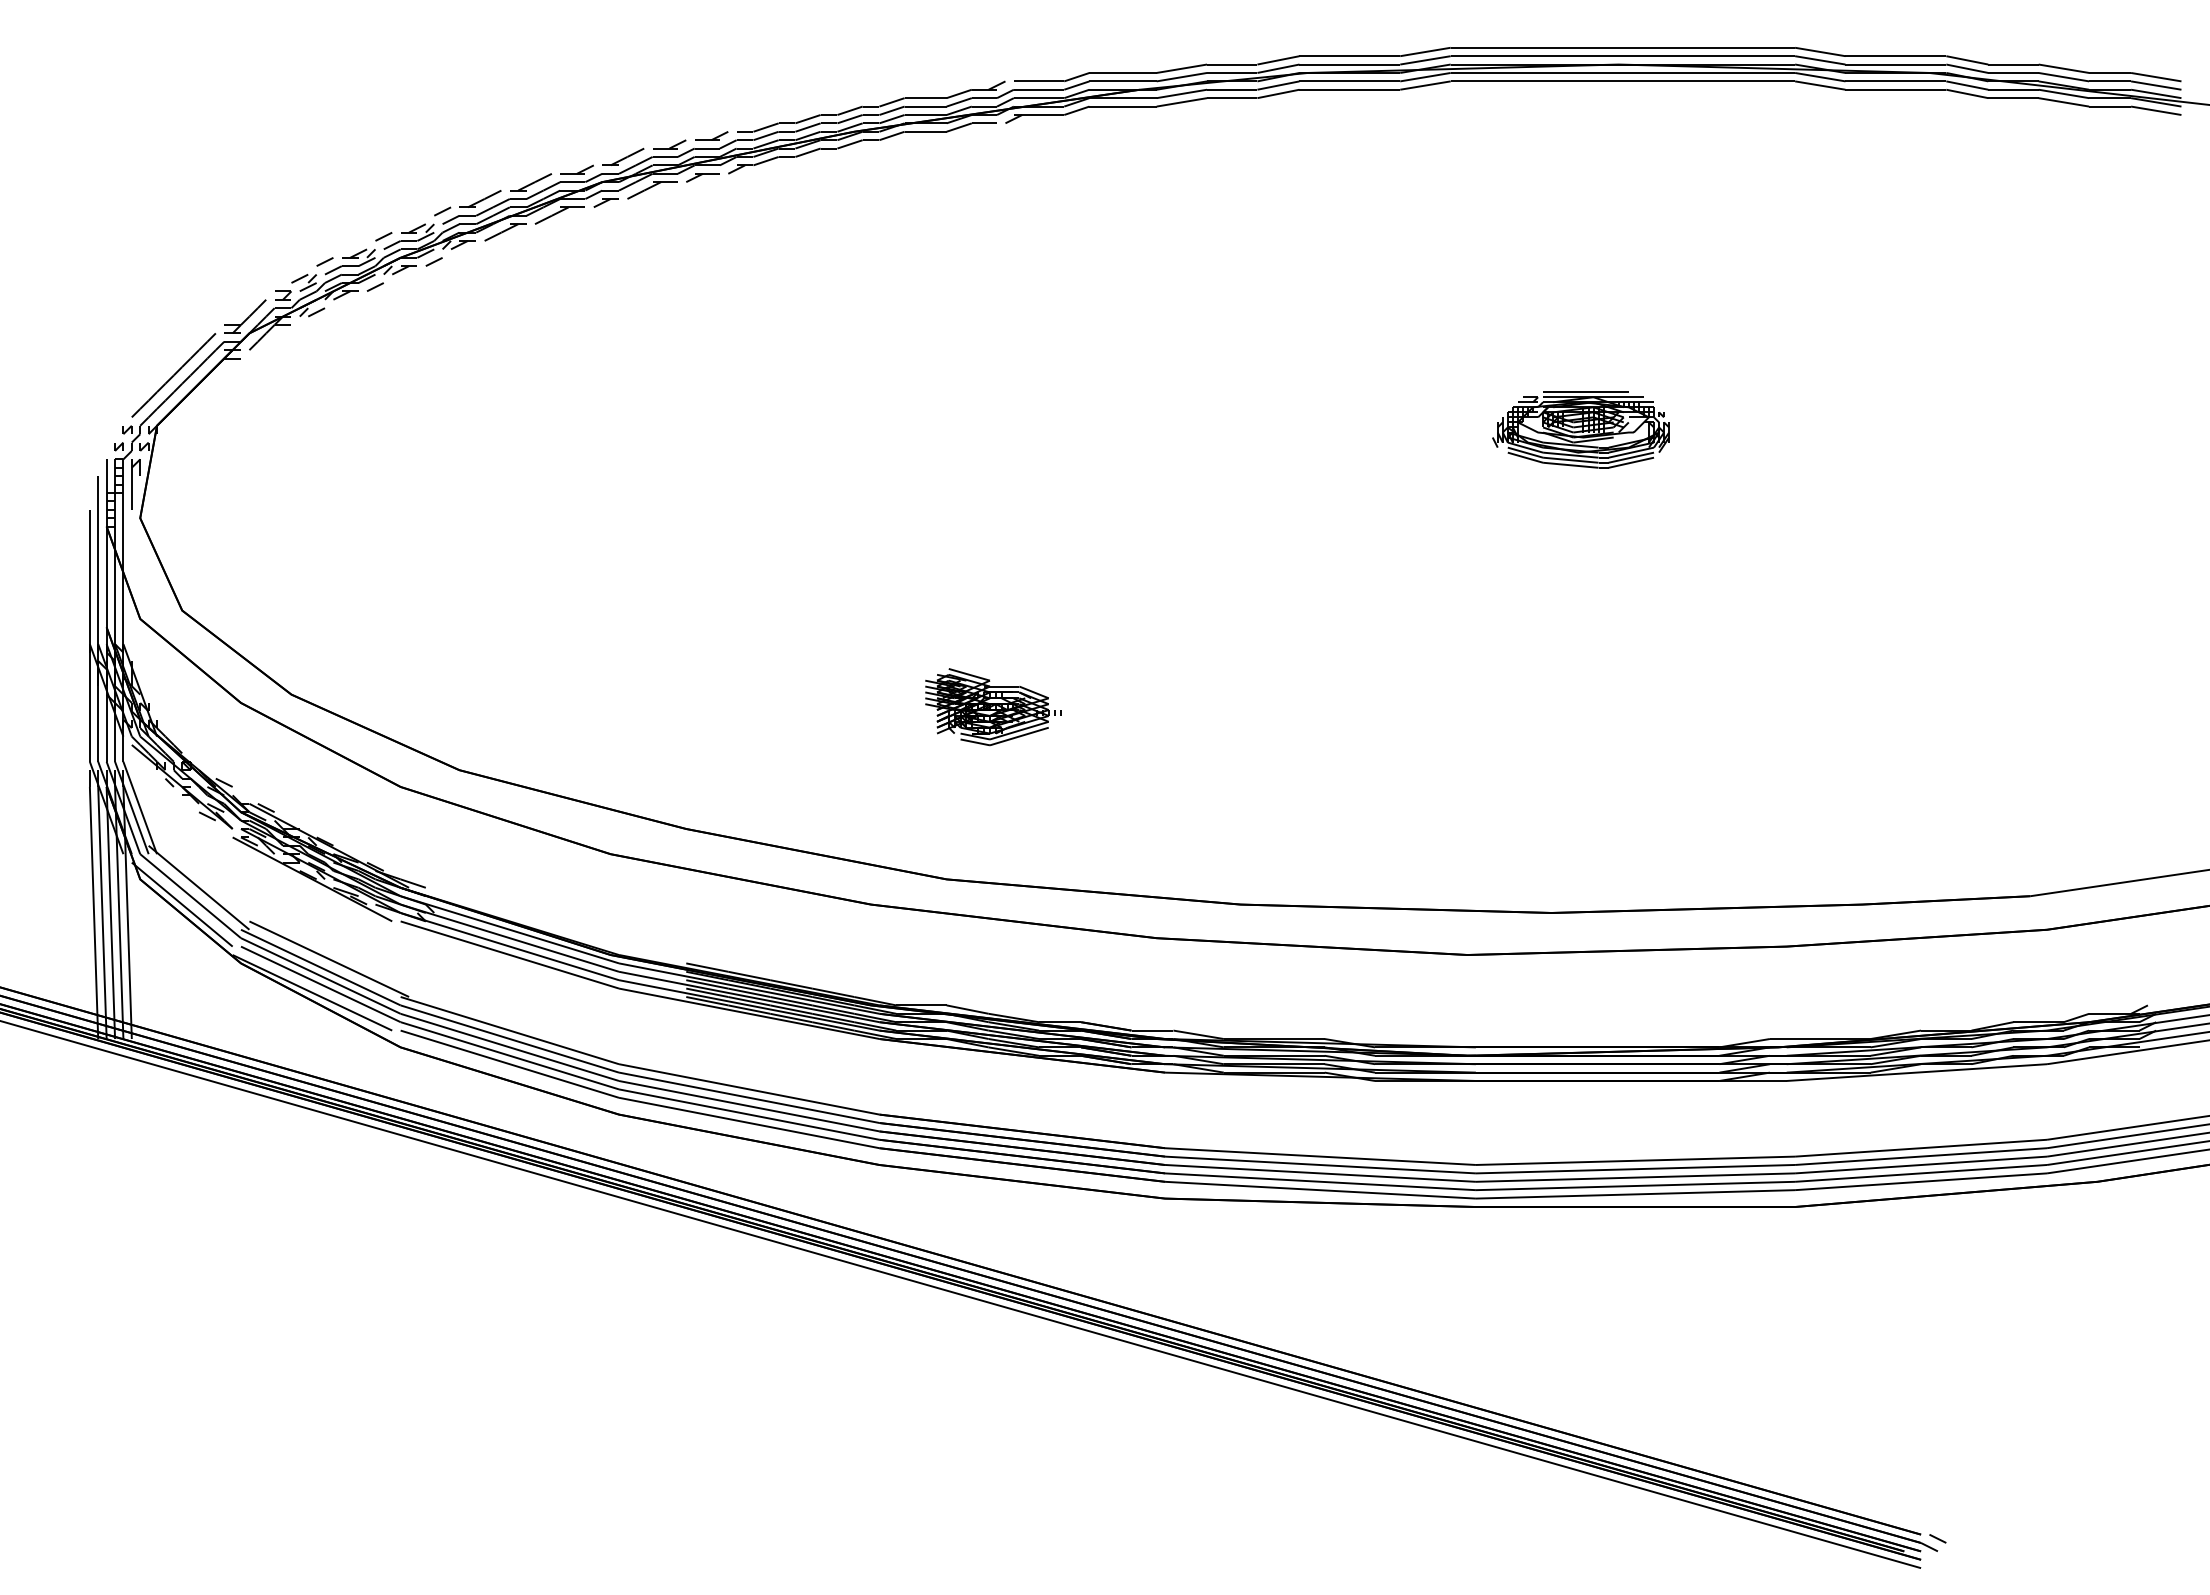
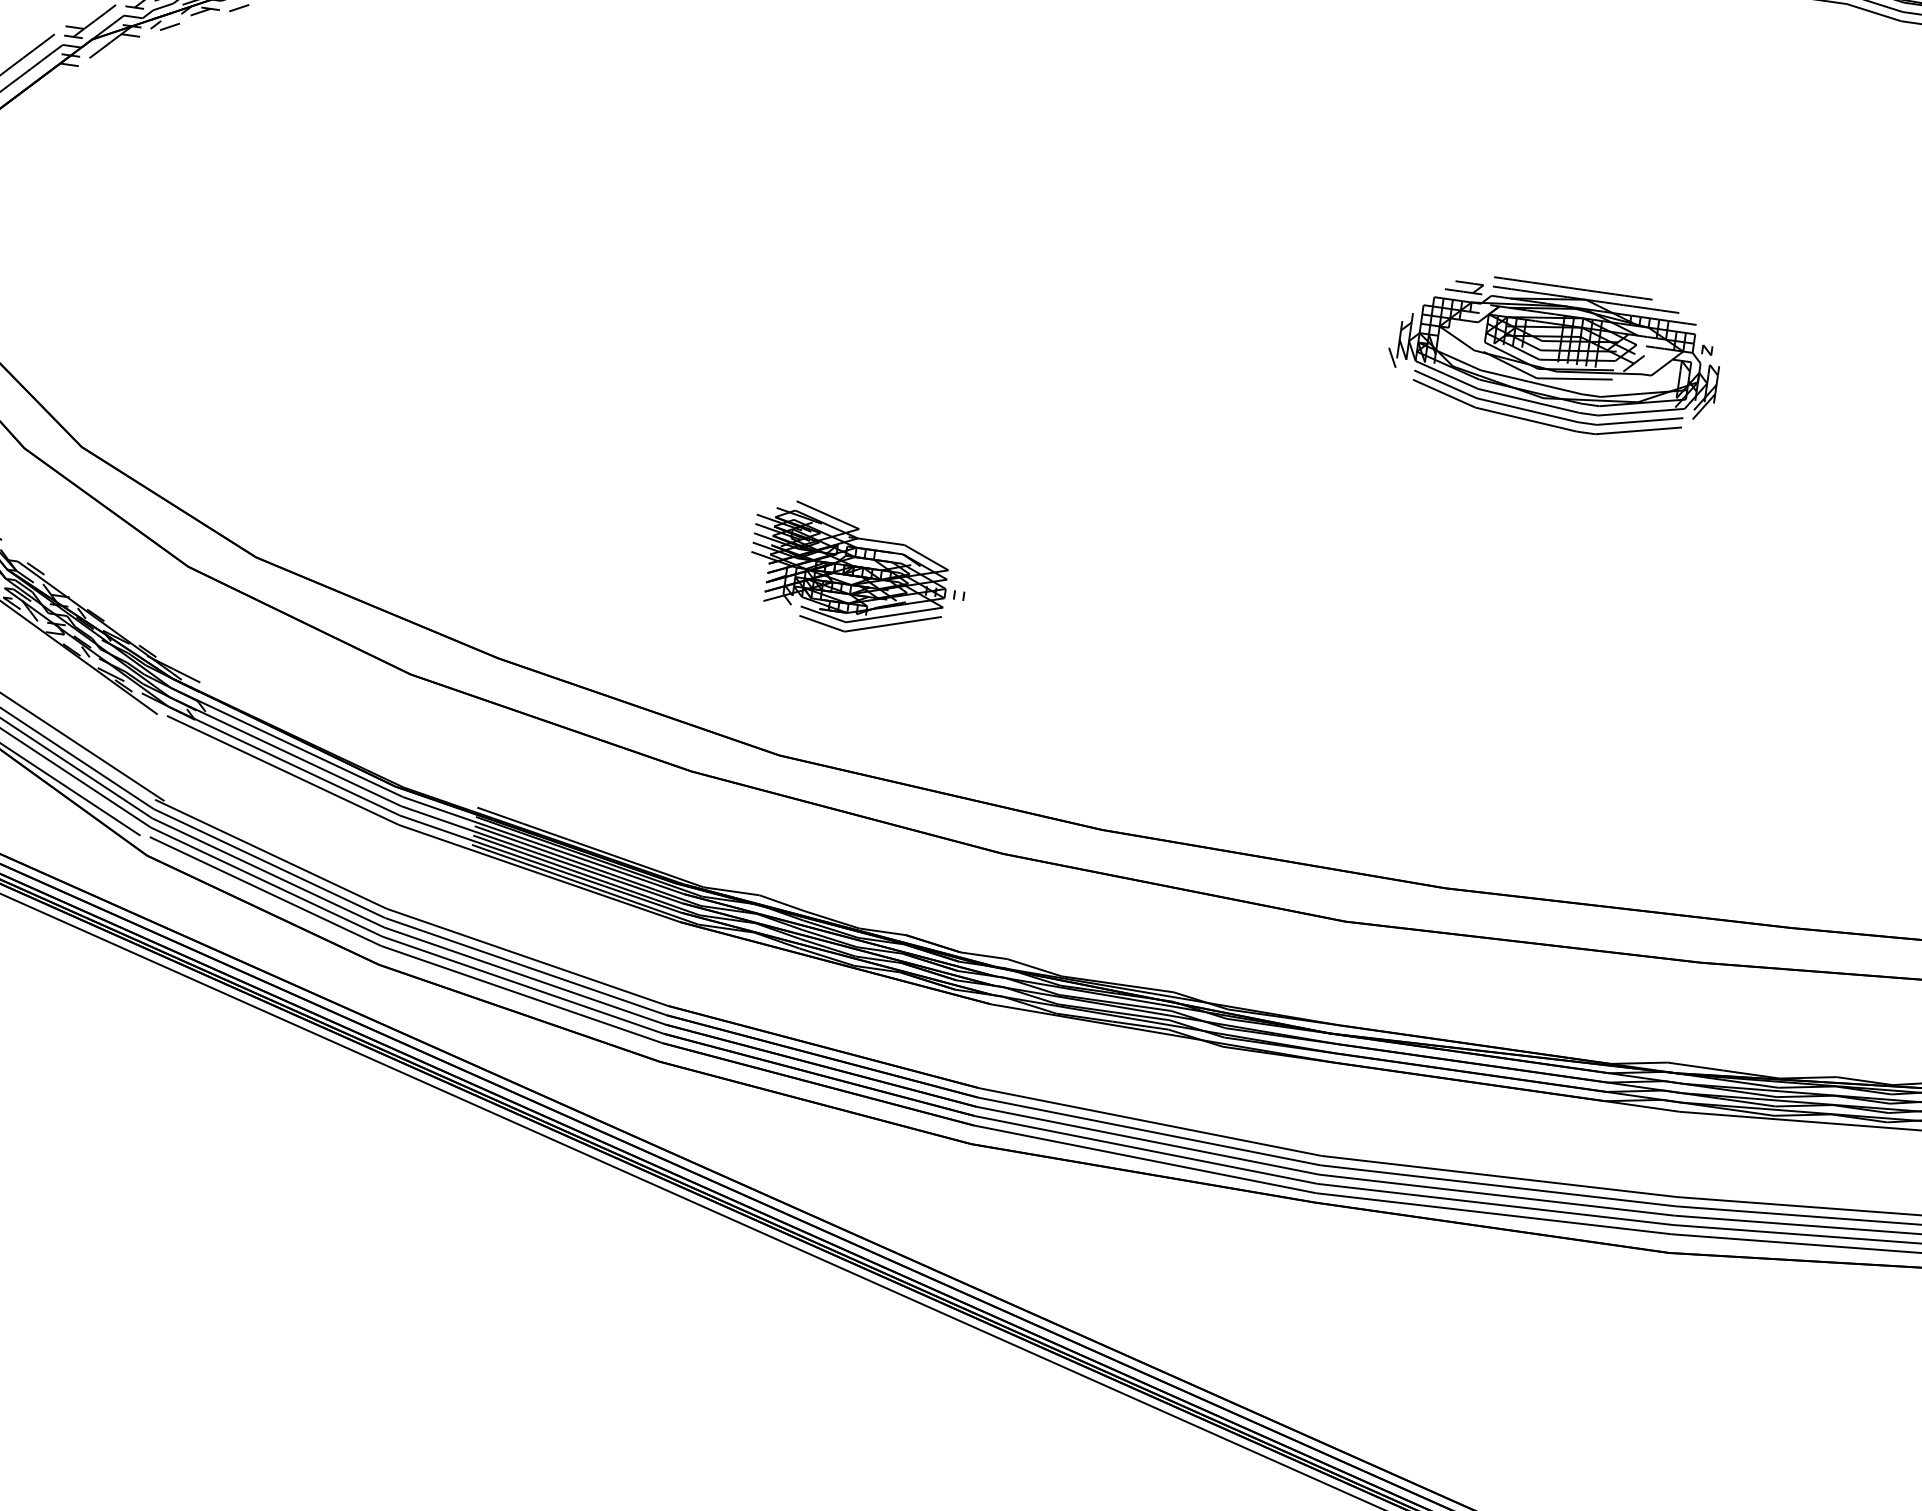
part: (1580, 429) -> (1553, 356), size x1.67
part: (992, 706) -> (857, 570), size x1.43

